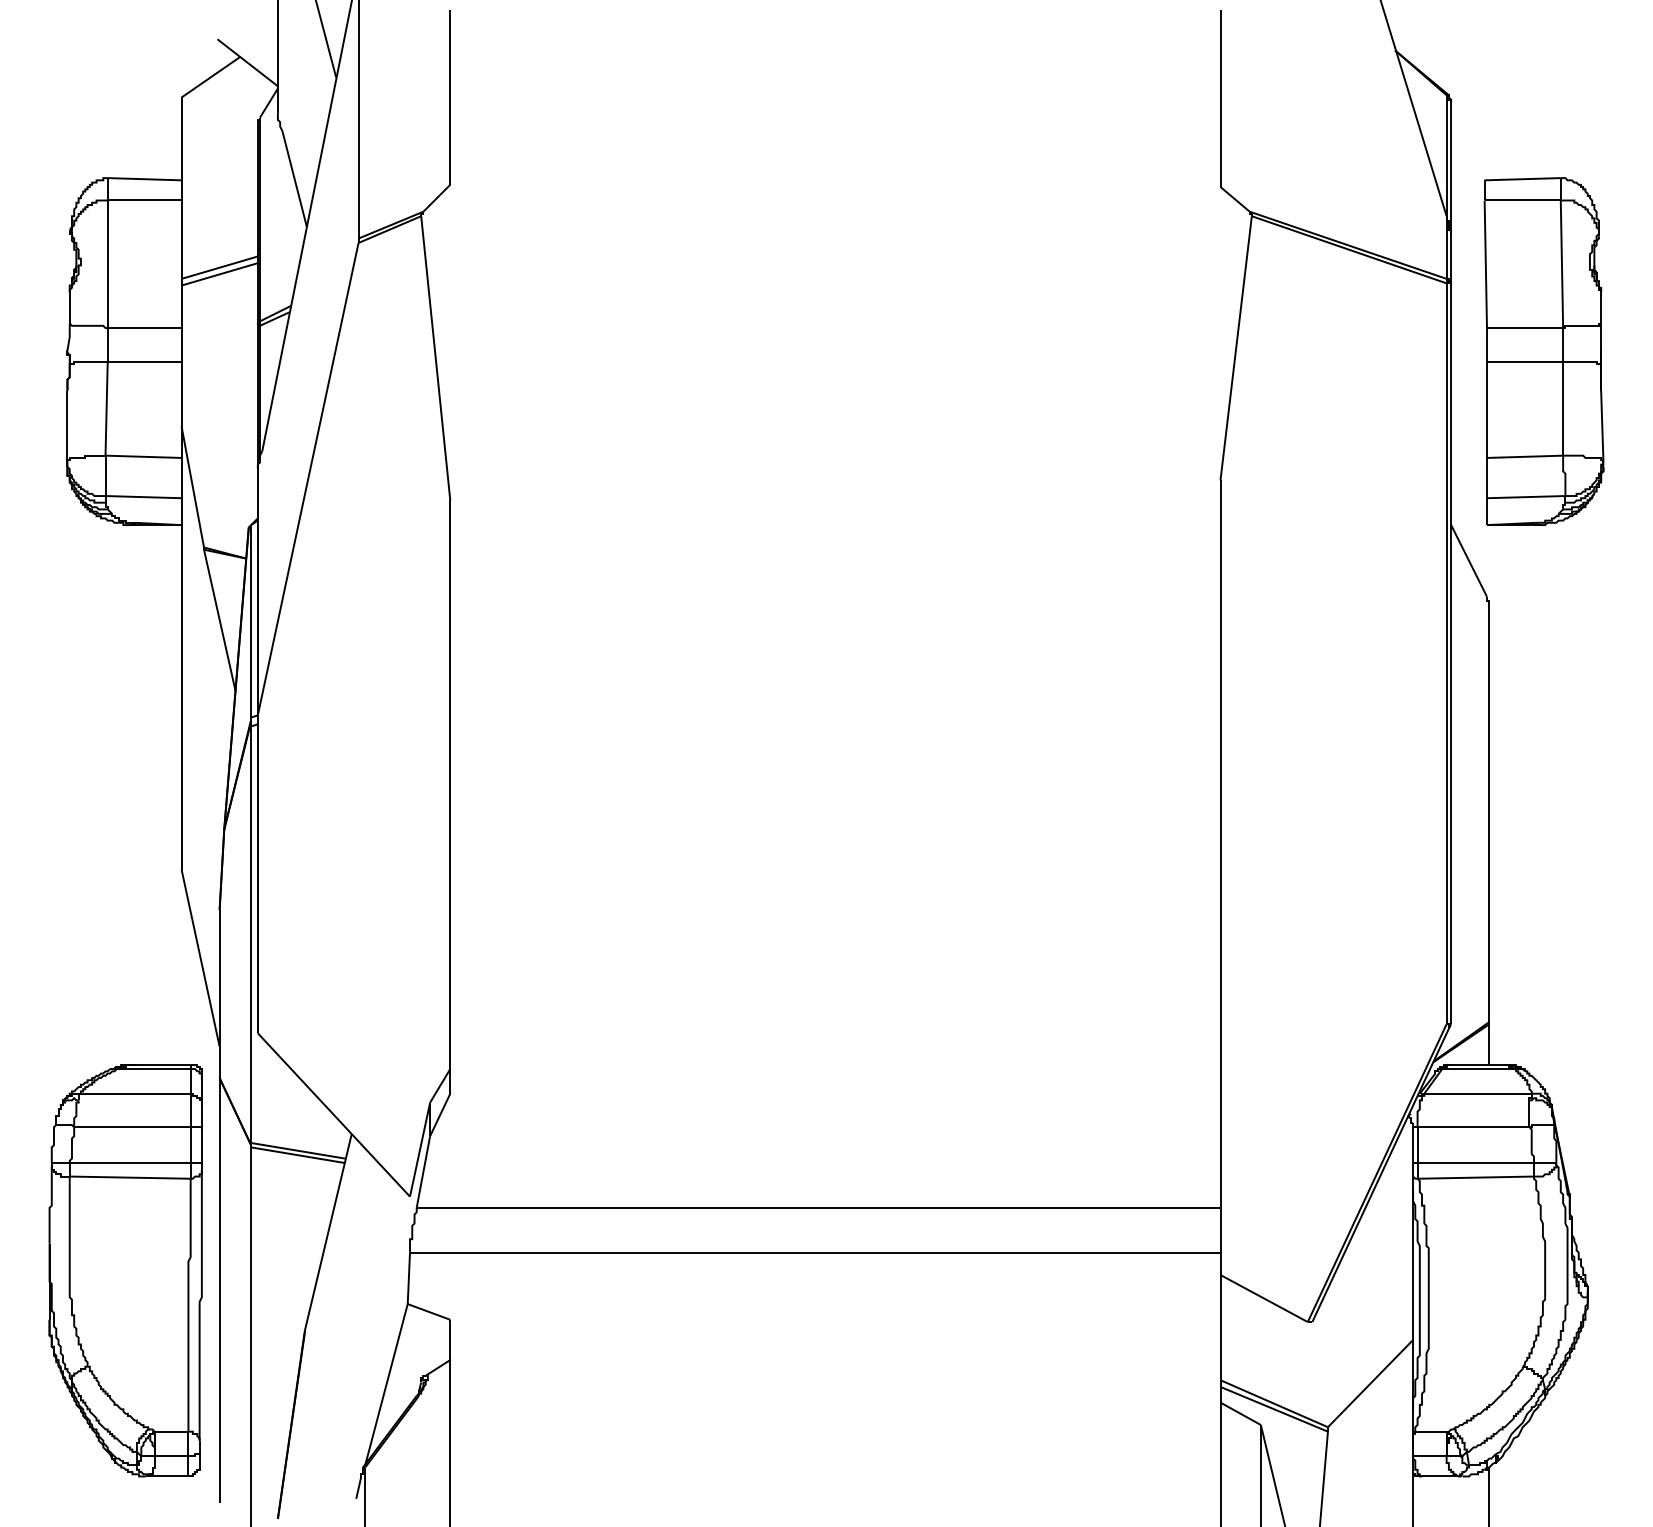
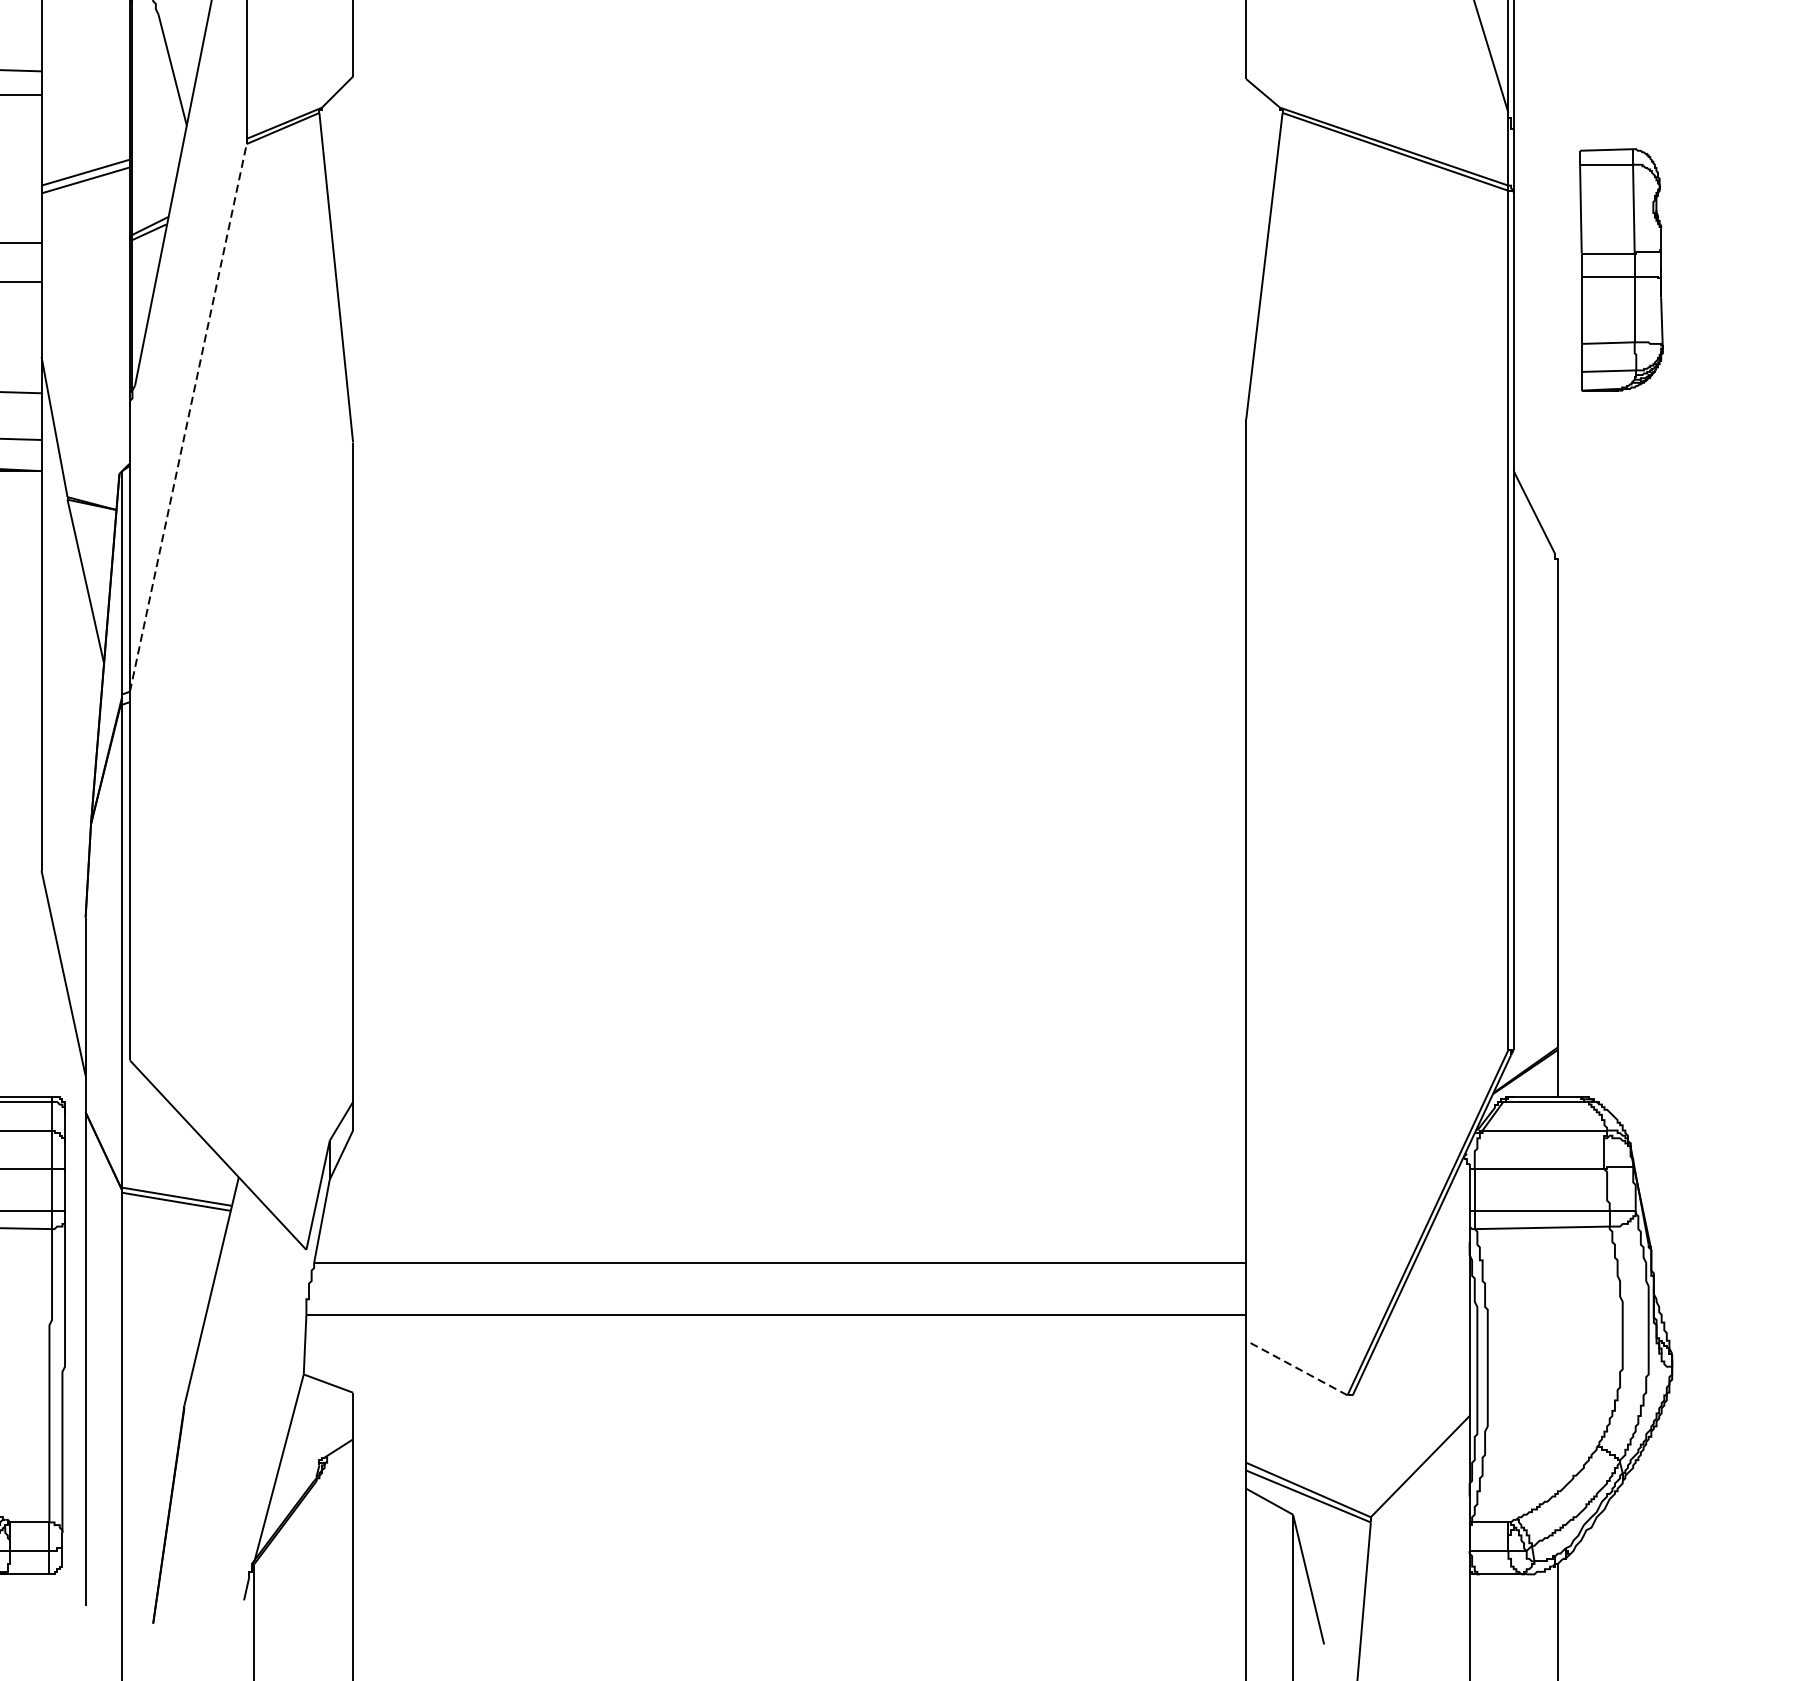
part: (1543, 351) -> (1620, 269), size x0.6
line: (308, 478) -> (188, 417), solid -> dashed
line: (1264, 1298) -> (1297, 1367), solid -> dashed

